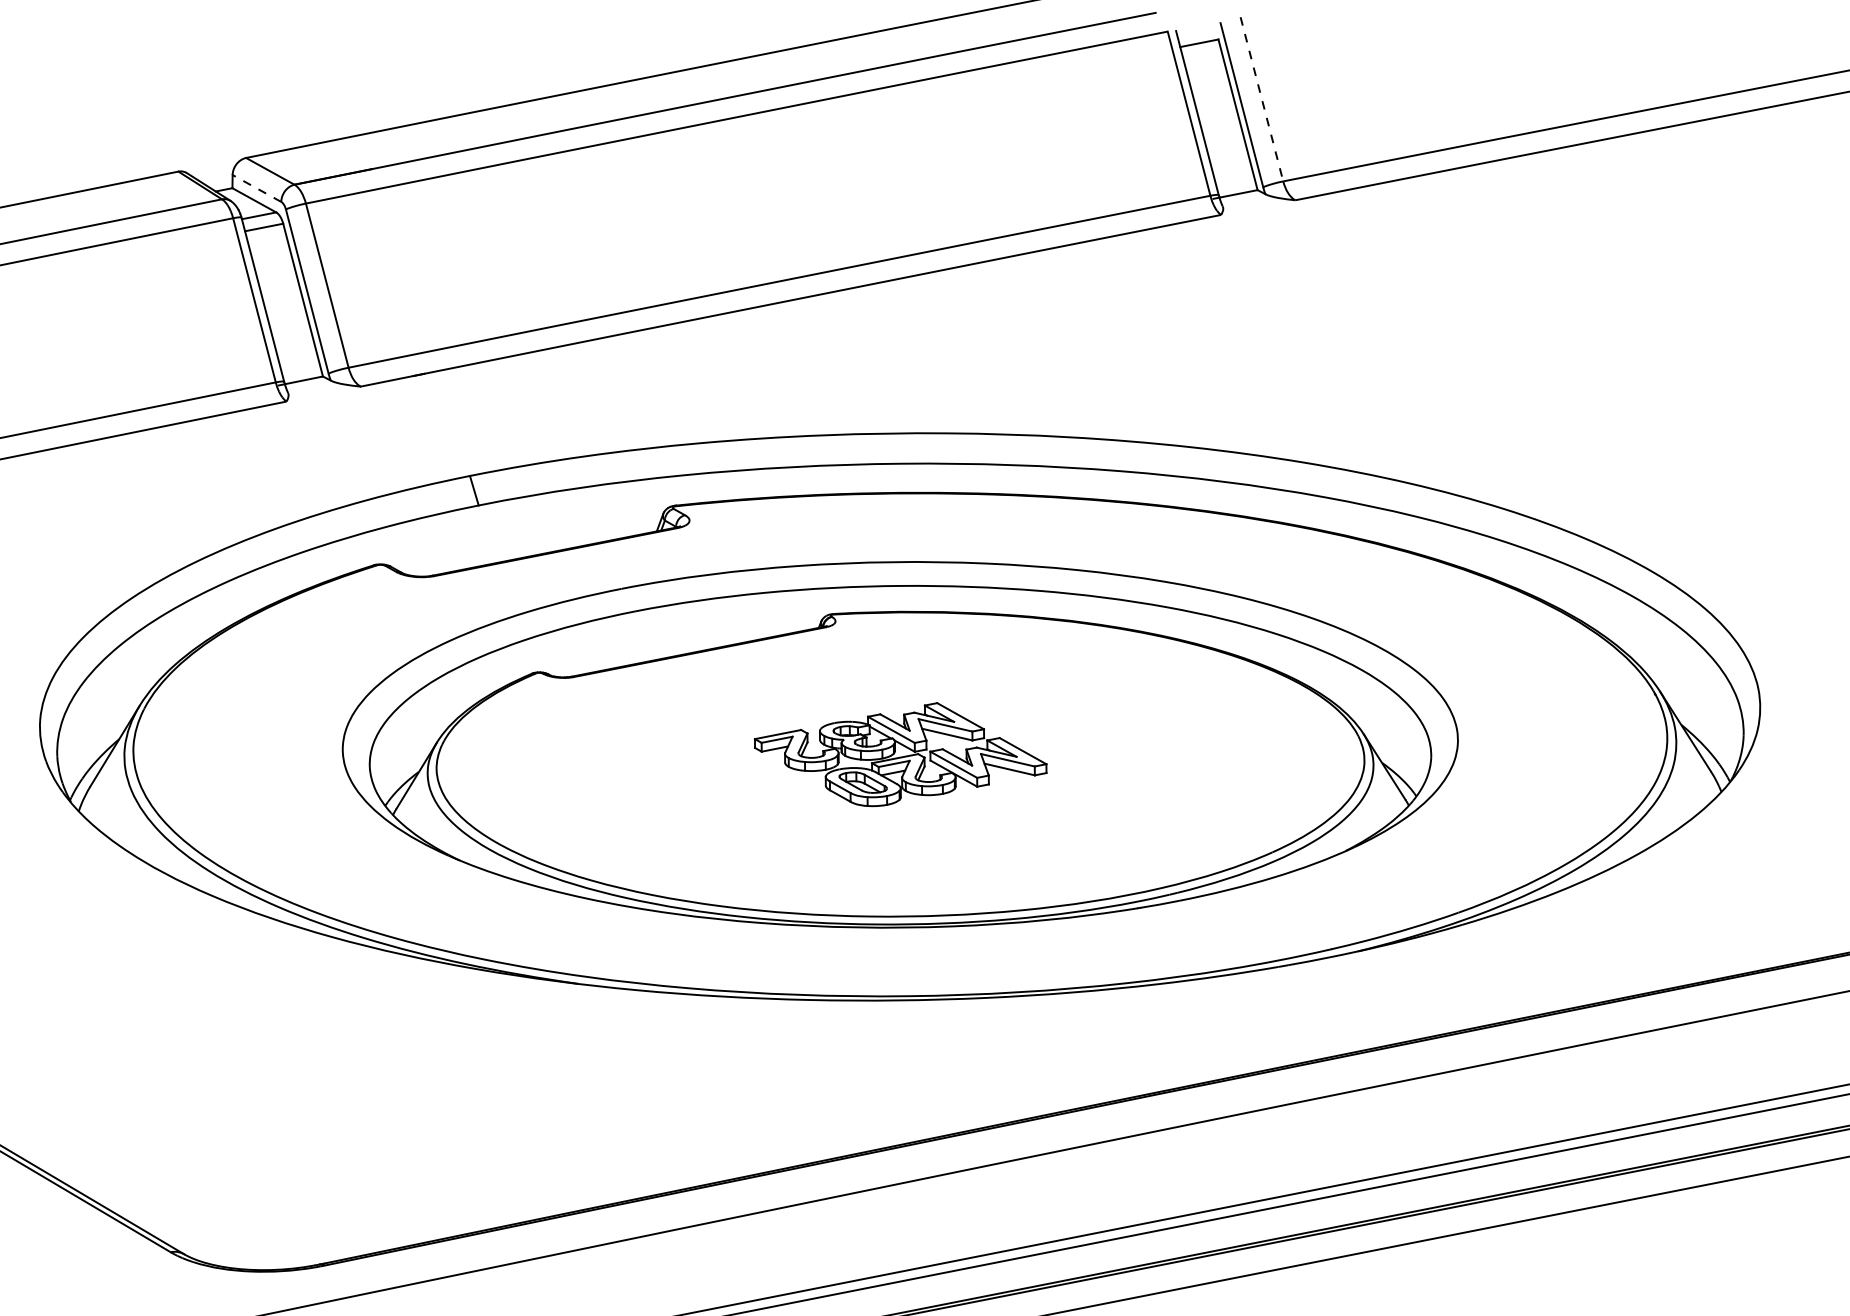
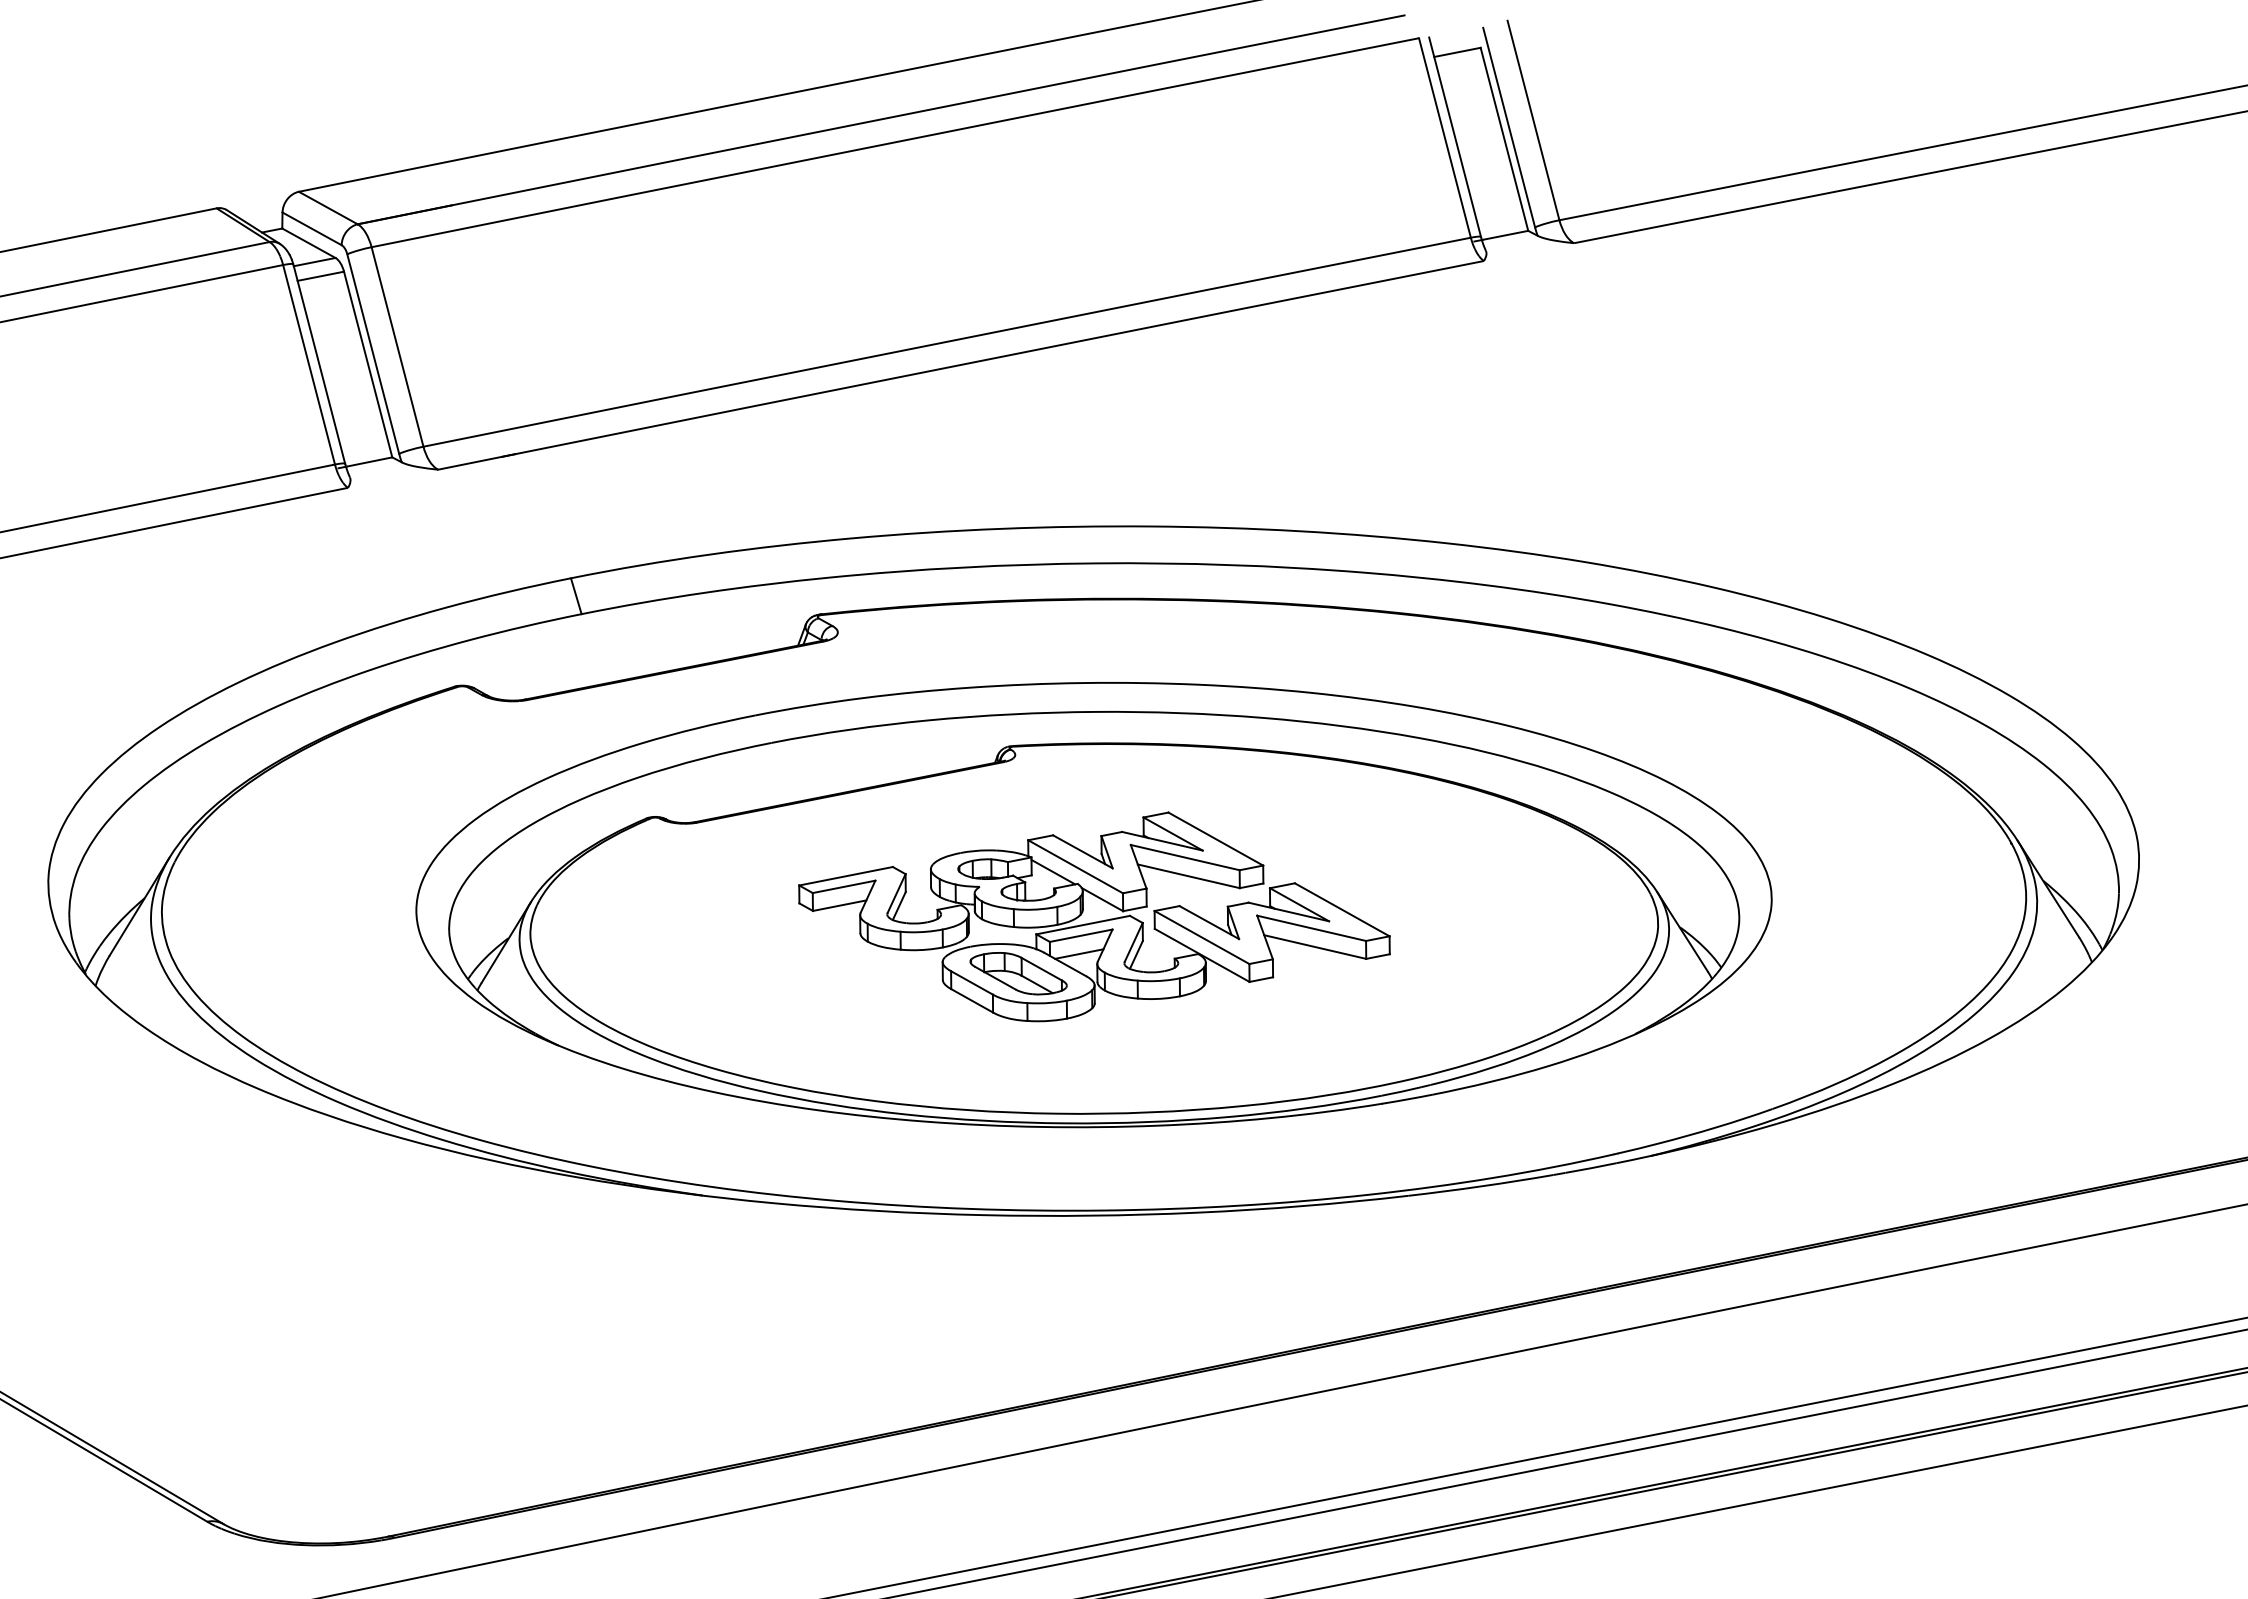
line: (1261, 99) -> (1533, 120), dashed -> solid
line: (257, 188) -> (312, 228), dashed -> solid
part: (900, 754) -> (1094, 916), size x1.67

